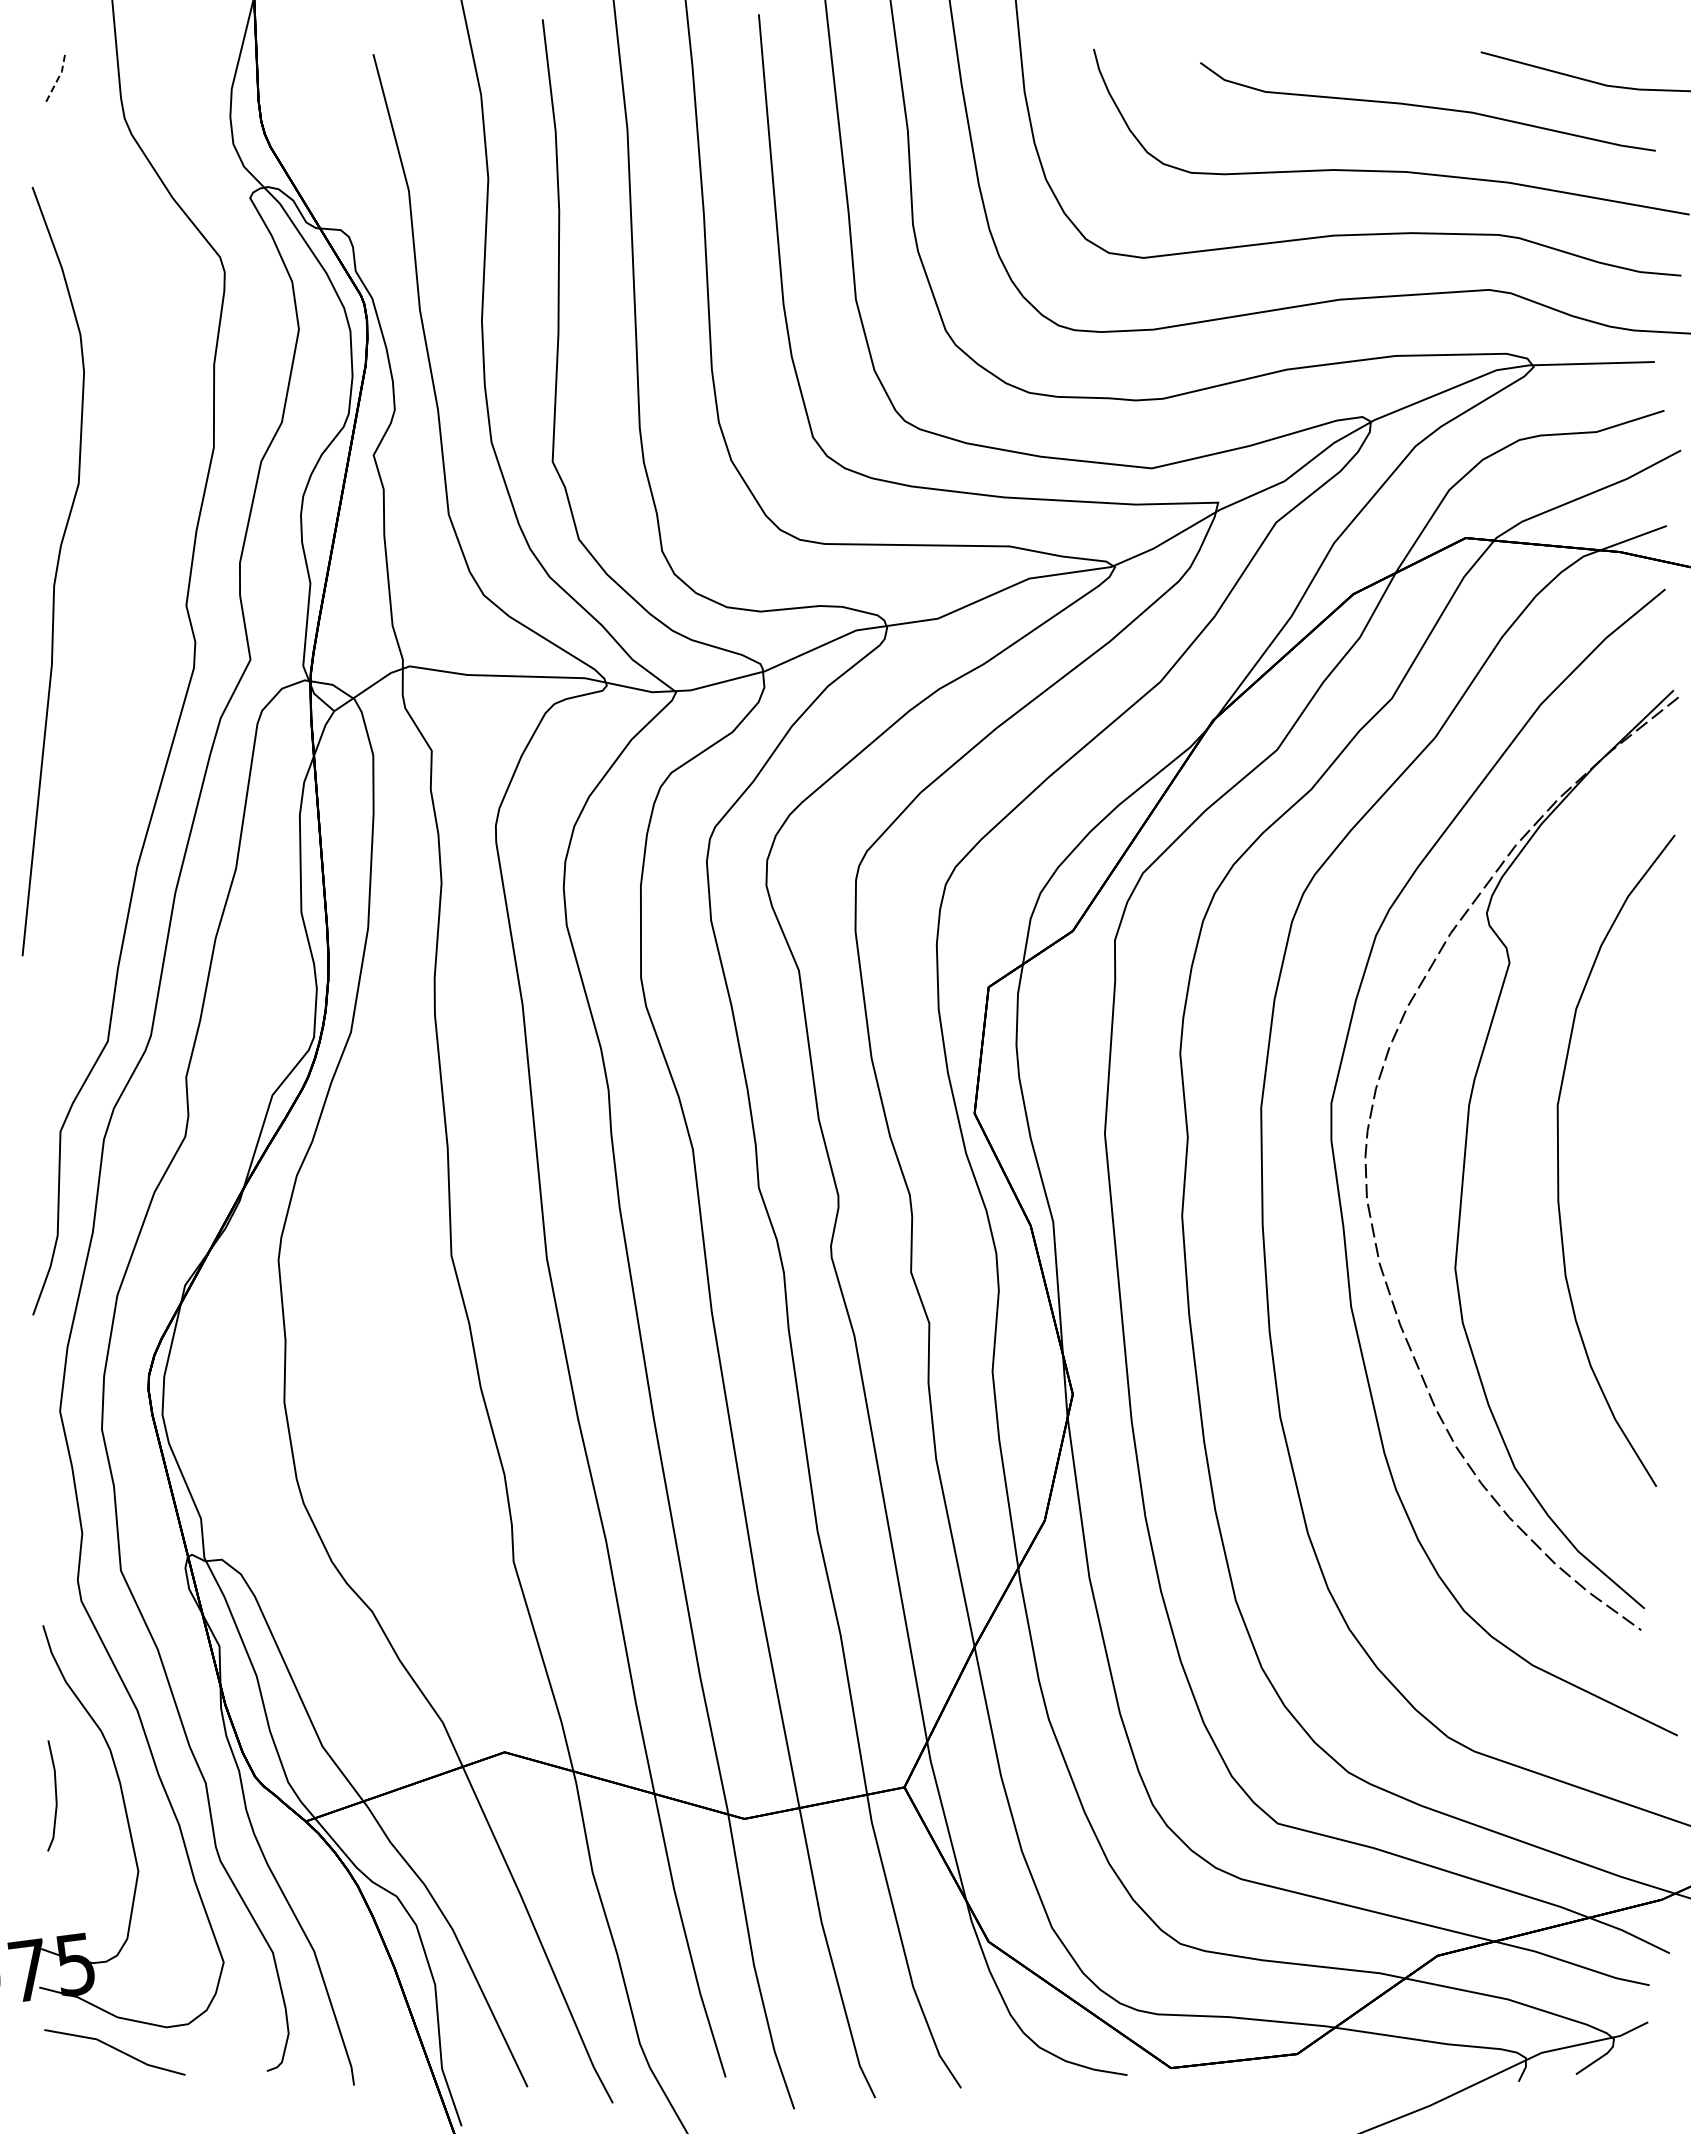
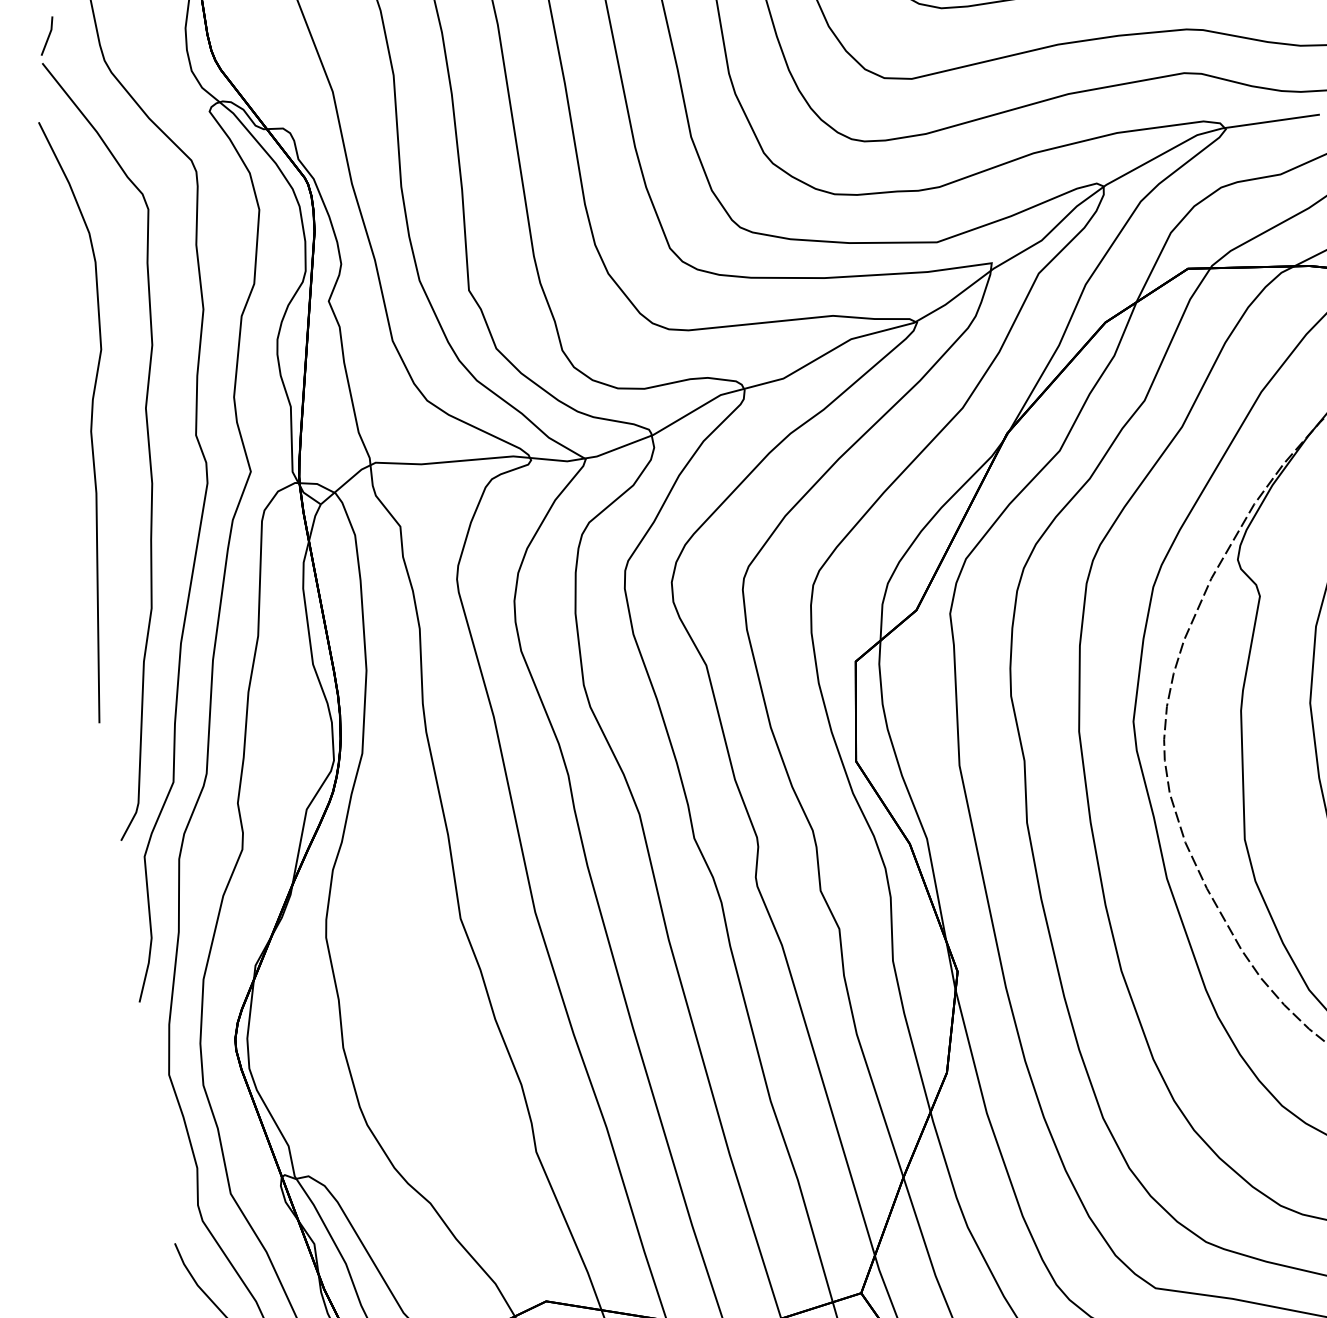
line: (57, 79) -> (48, 36), dashed -> solid
curve: (124, 610) -> (148, 444), added

